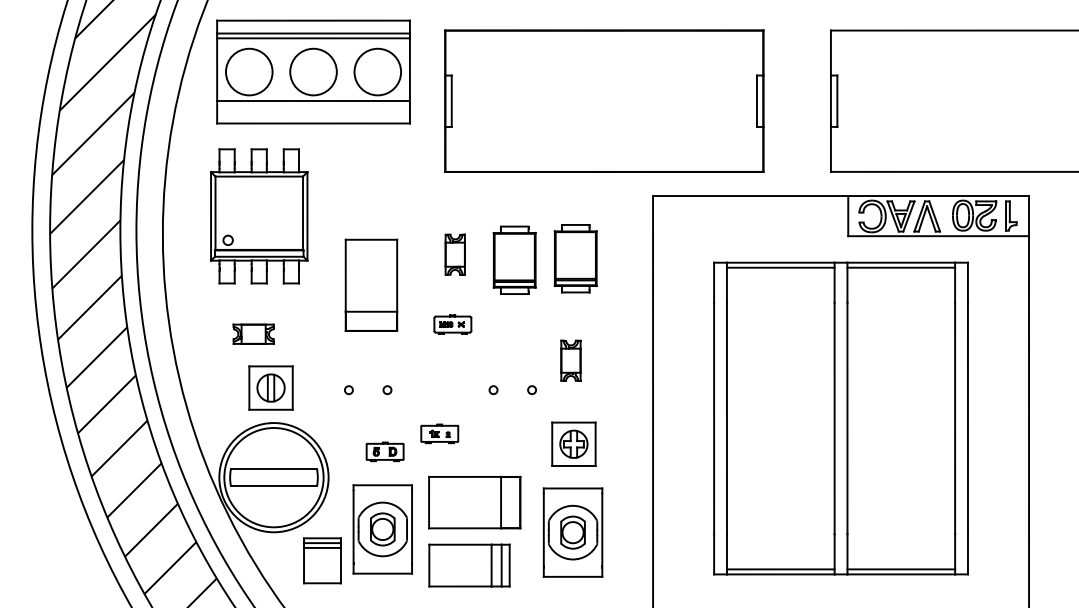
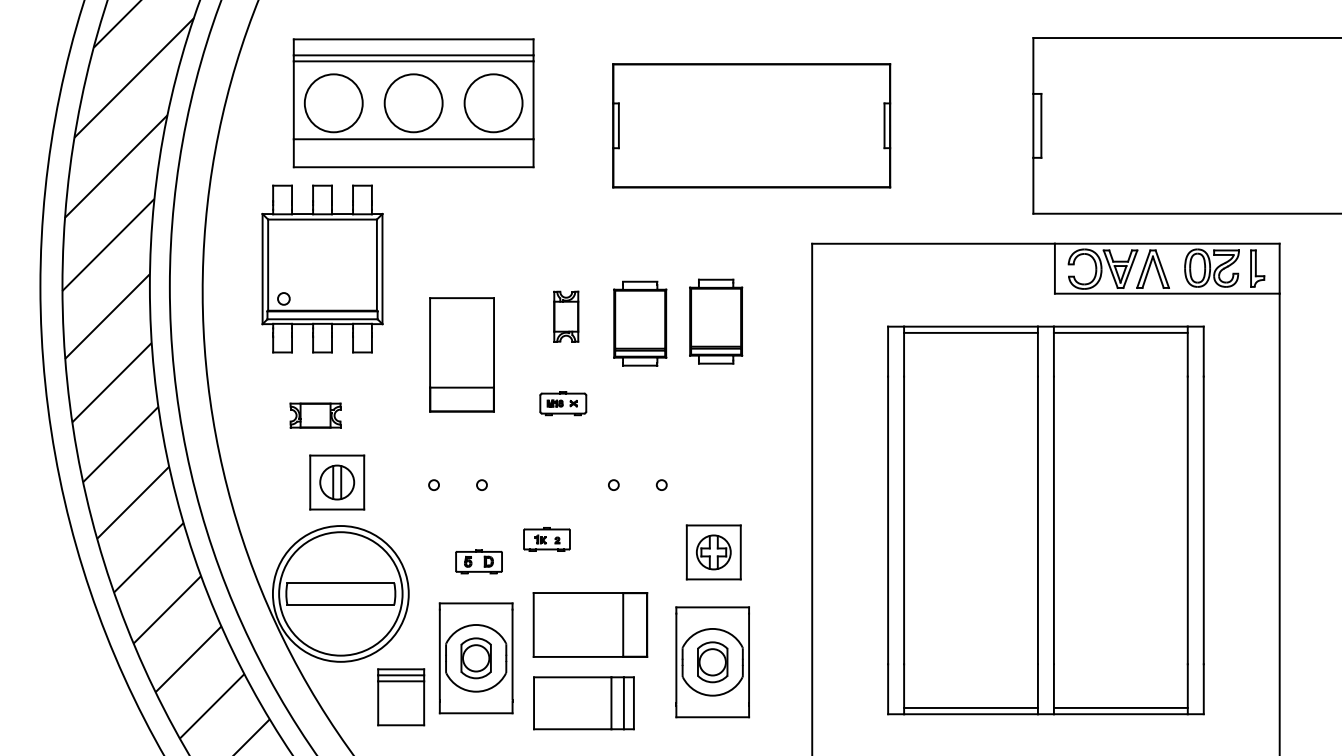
part: (313, 71) -> (413, 102), moved
part: (604, 100) -> (751, 124), size x0.7
part: (570, 360) -> (709, 448), removed

